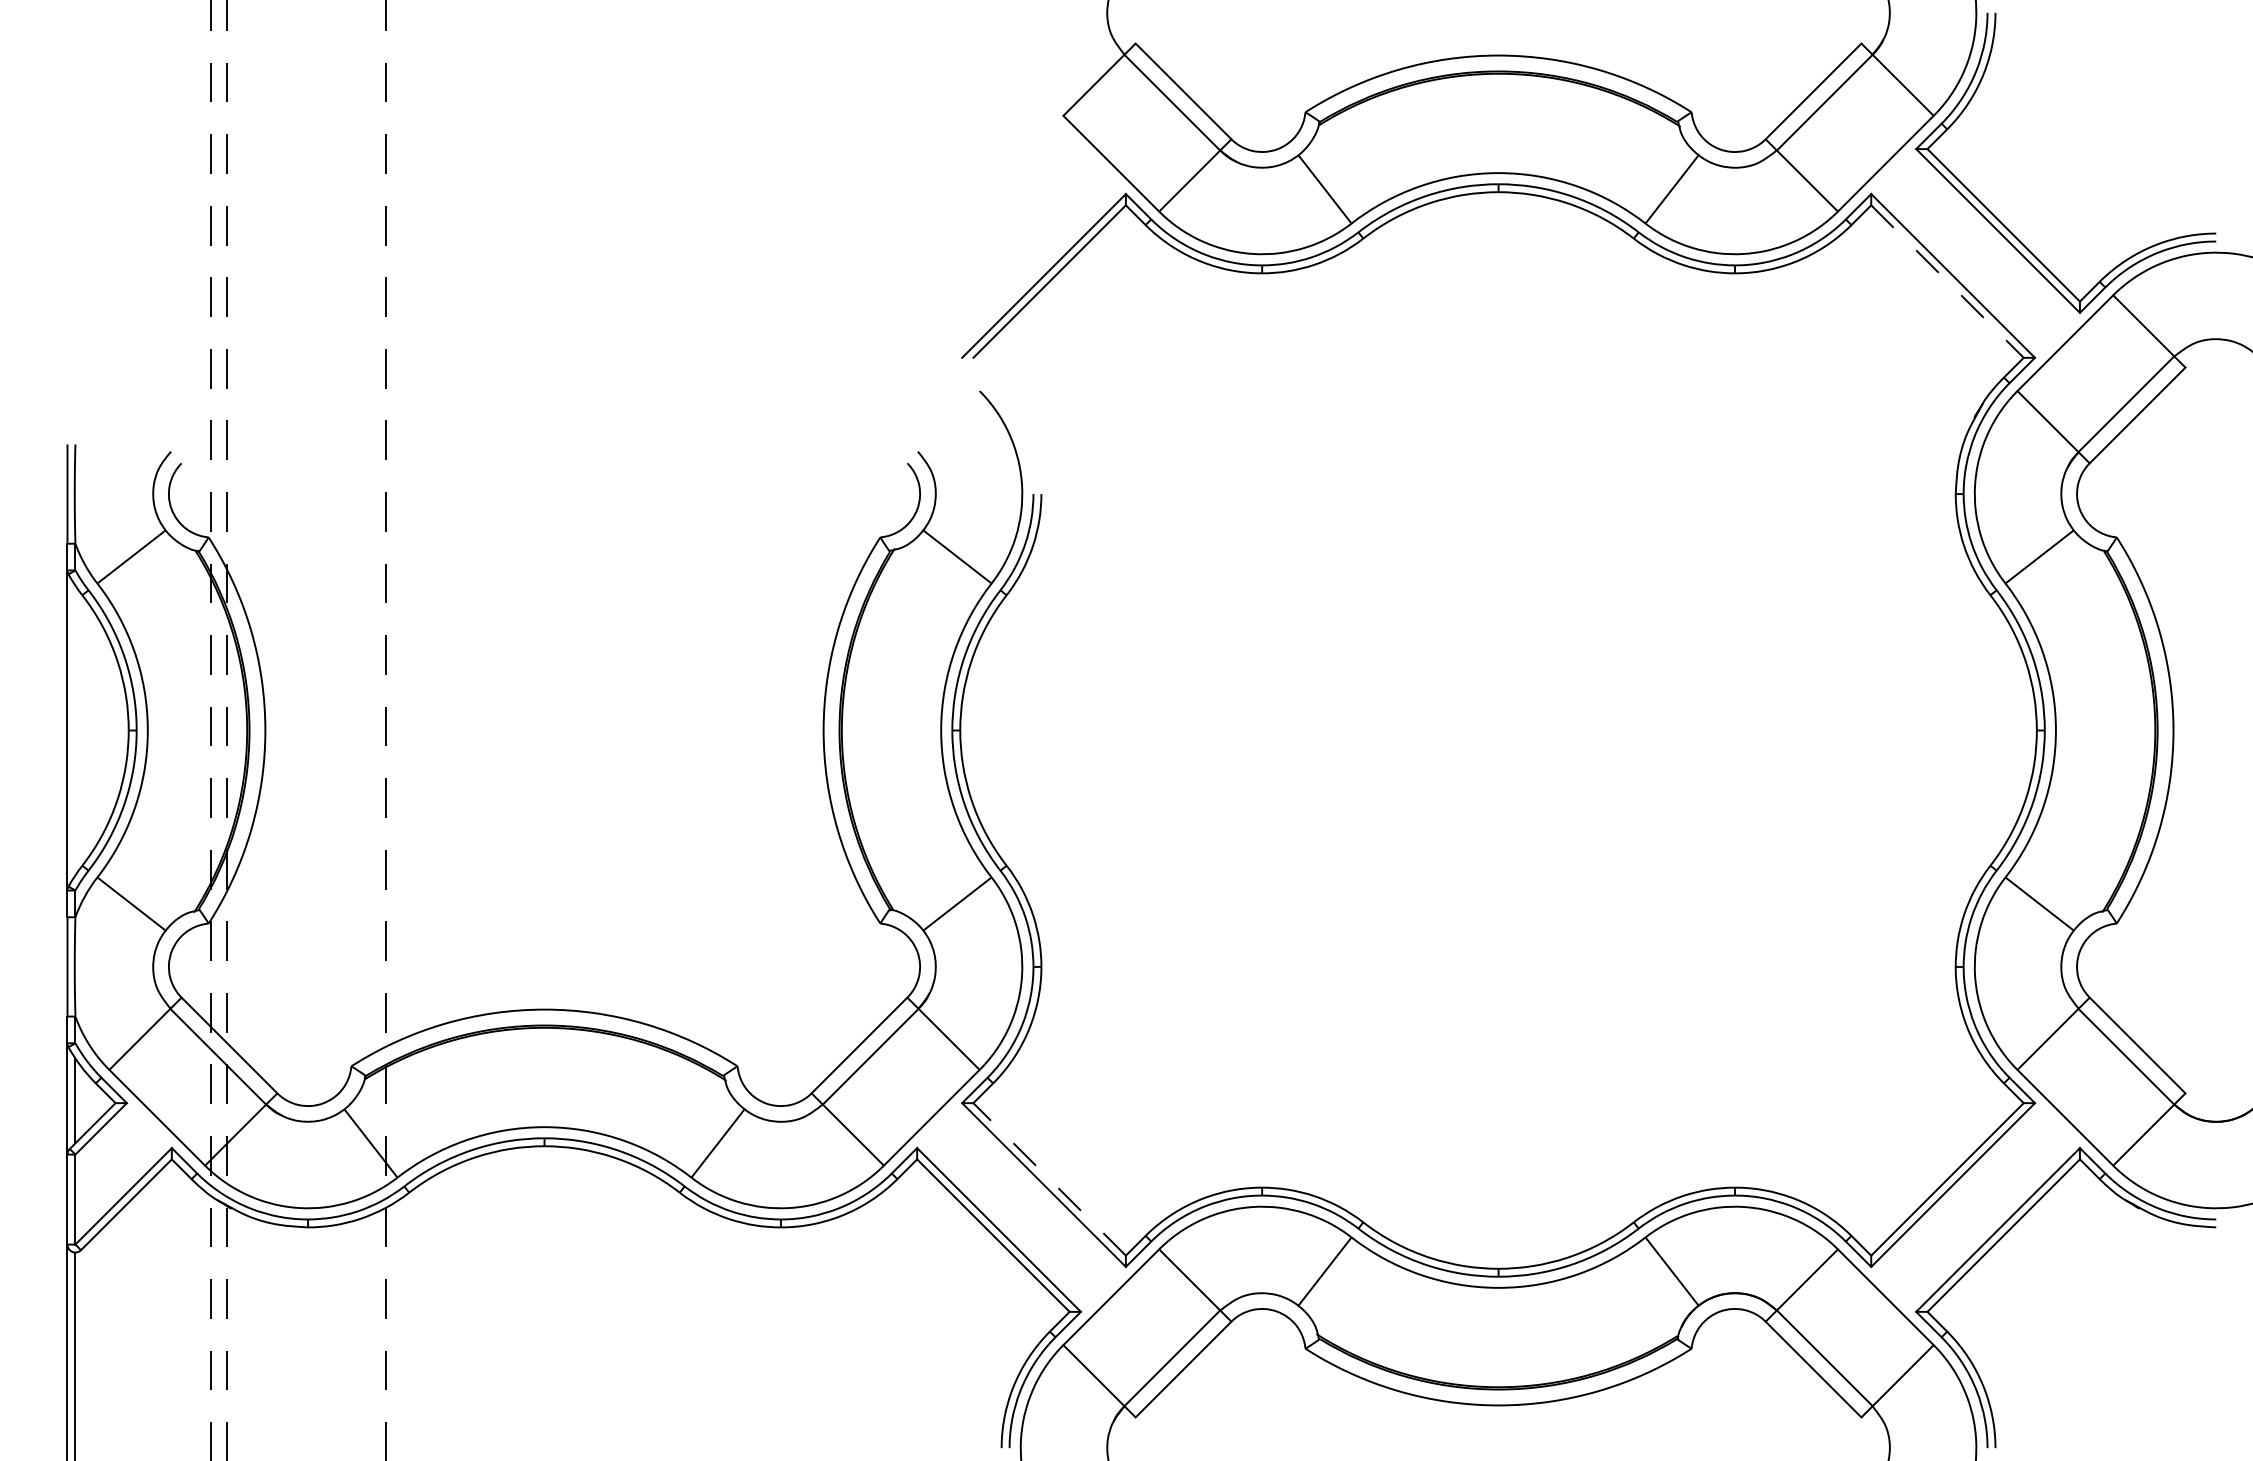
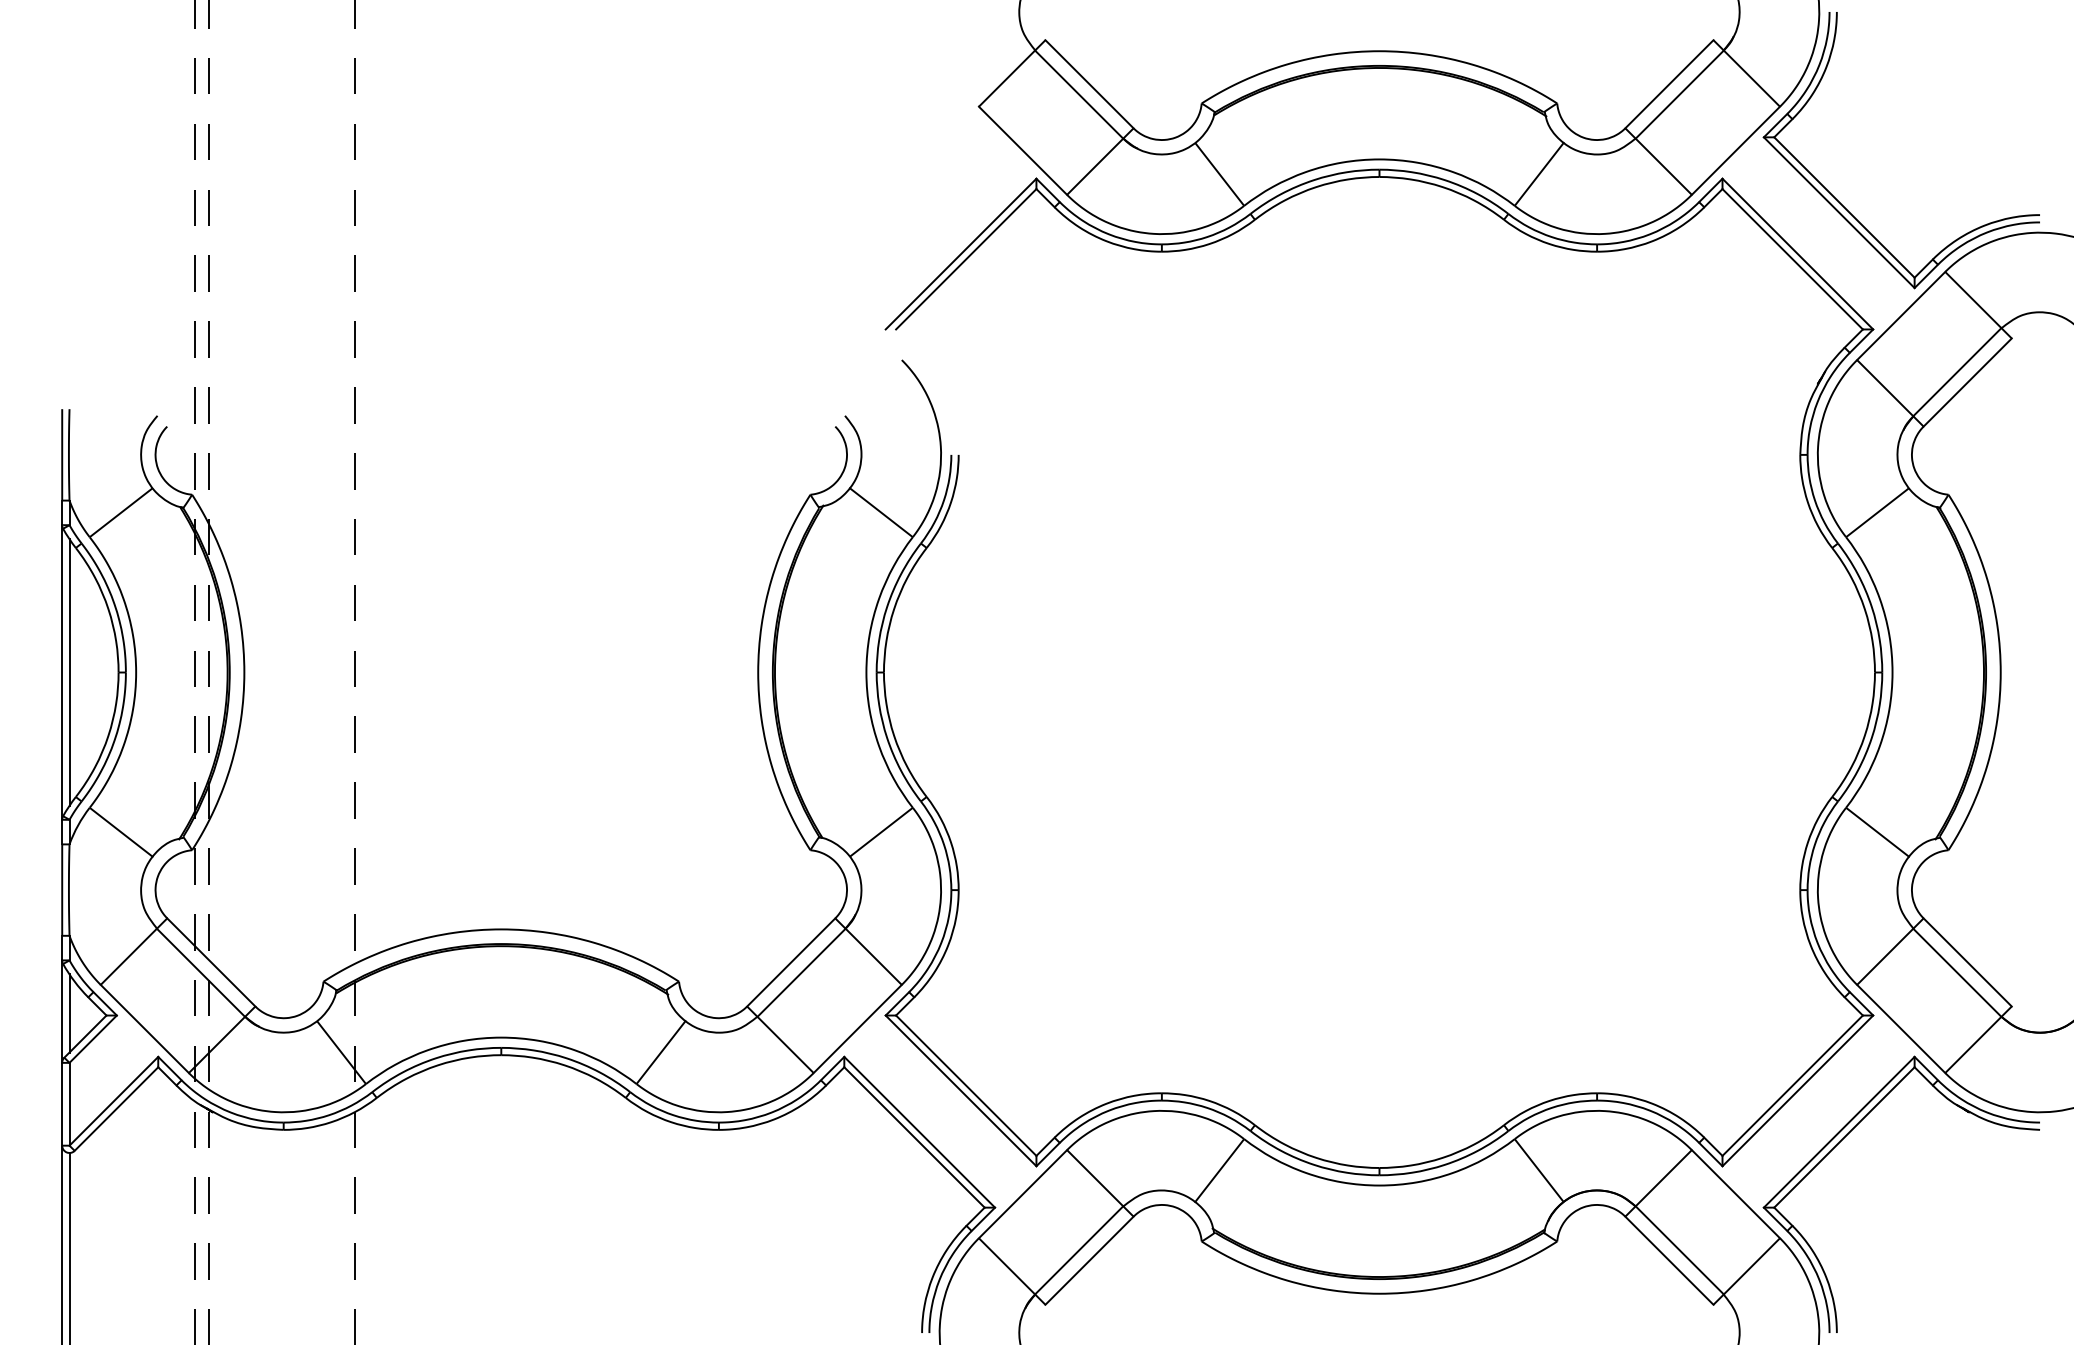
line: (1948, 281) -> (1793, 259), dashed -> solid
line: (75, 730) -> (69, 672), added
line: (1048, 1179) -> (965, 1085), dashed -> solid

